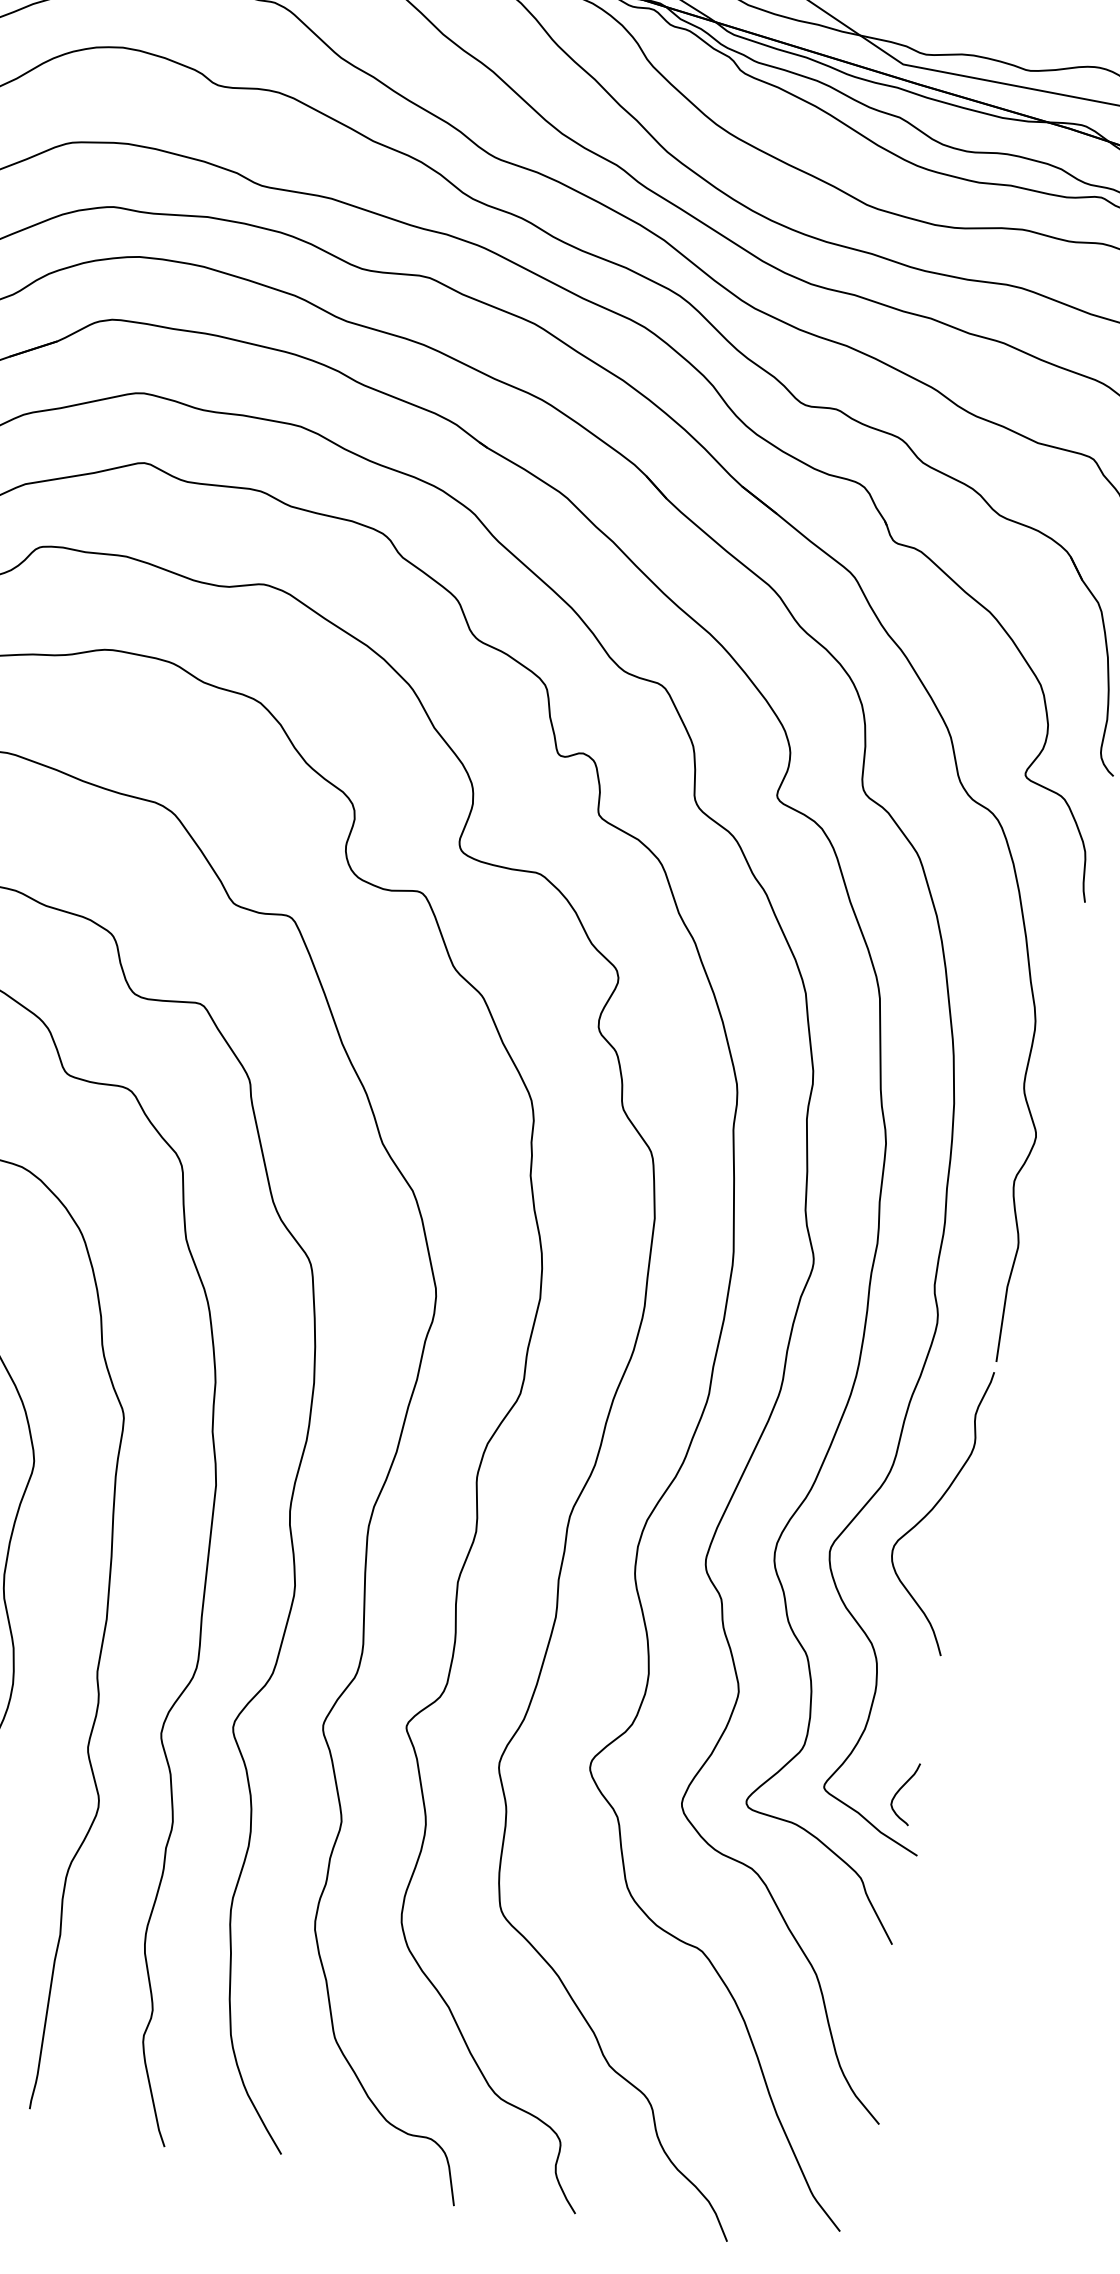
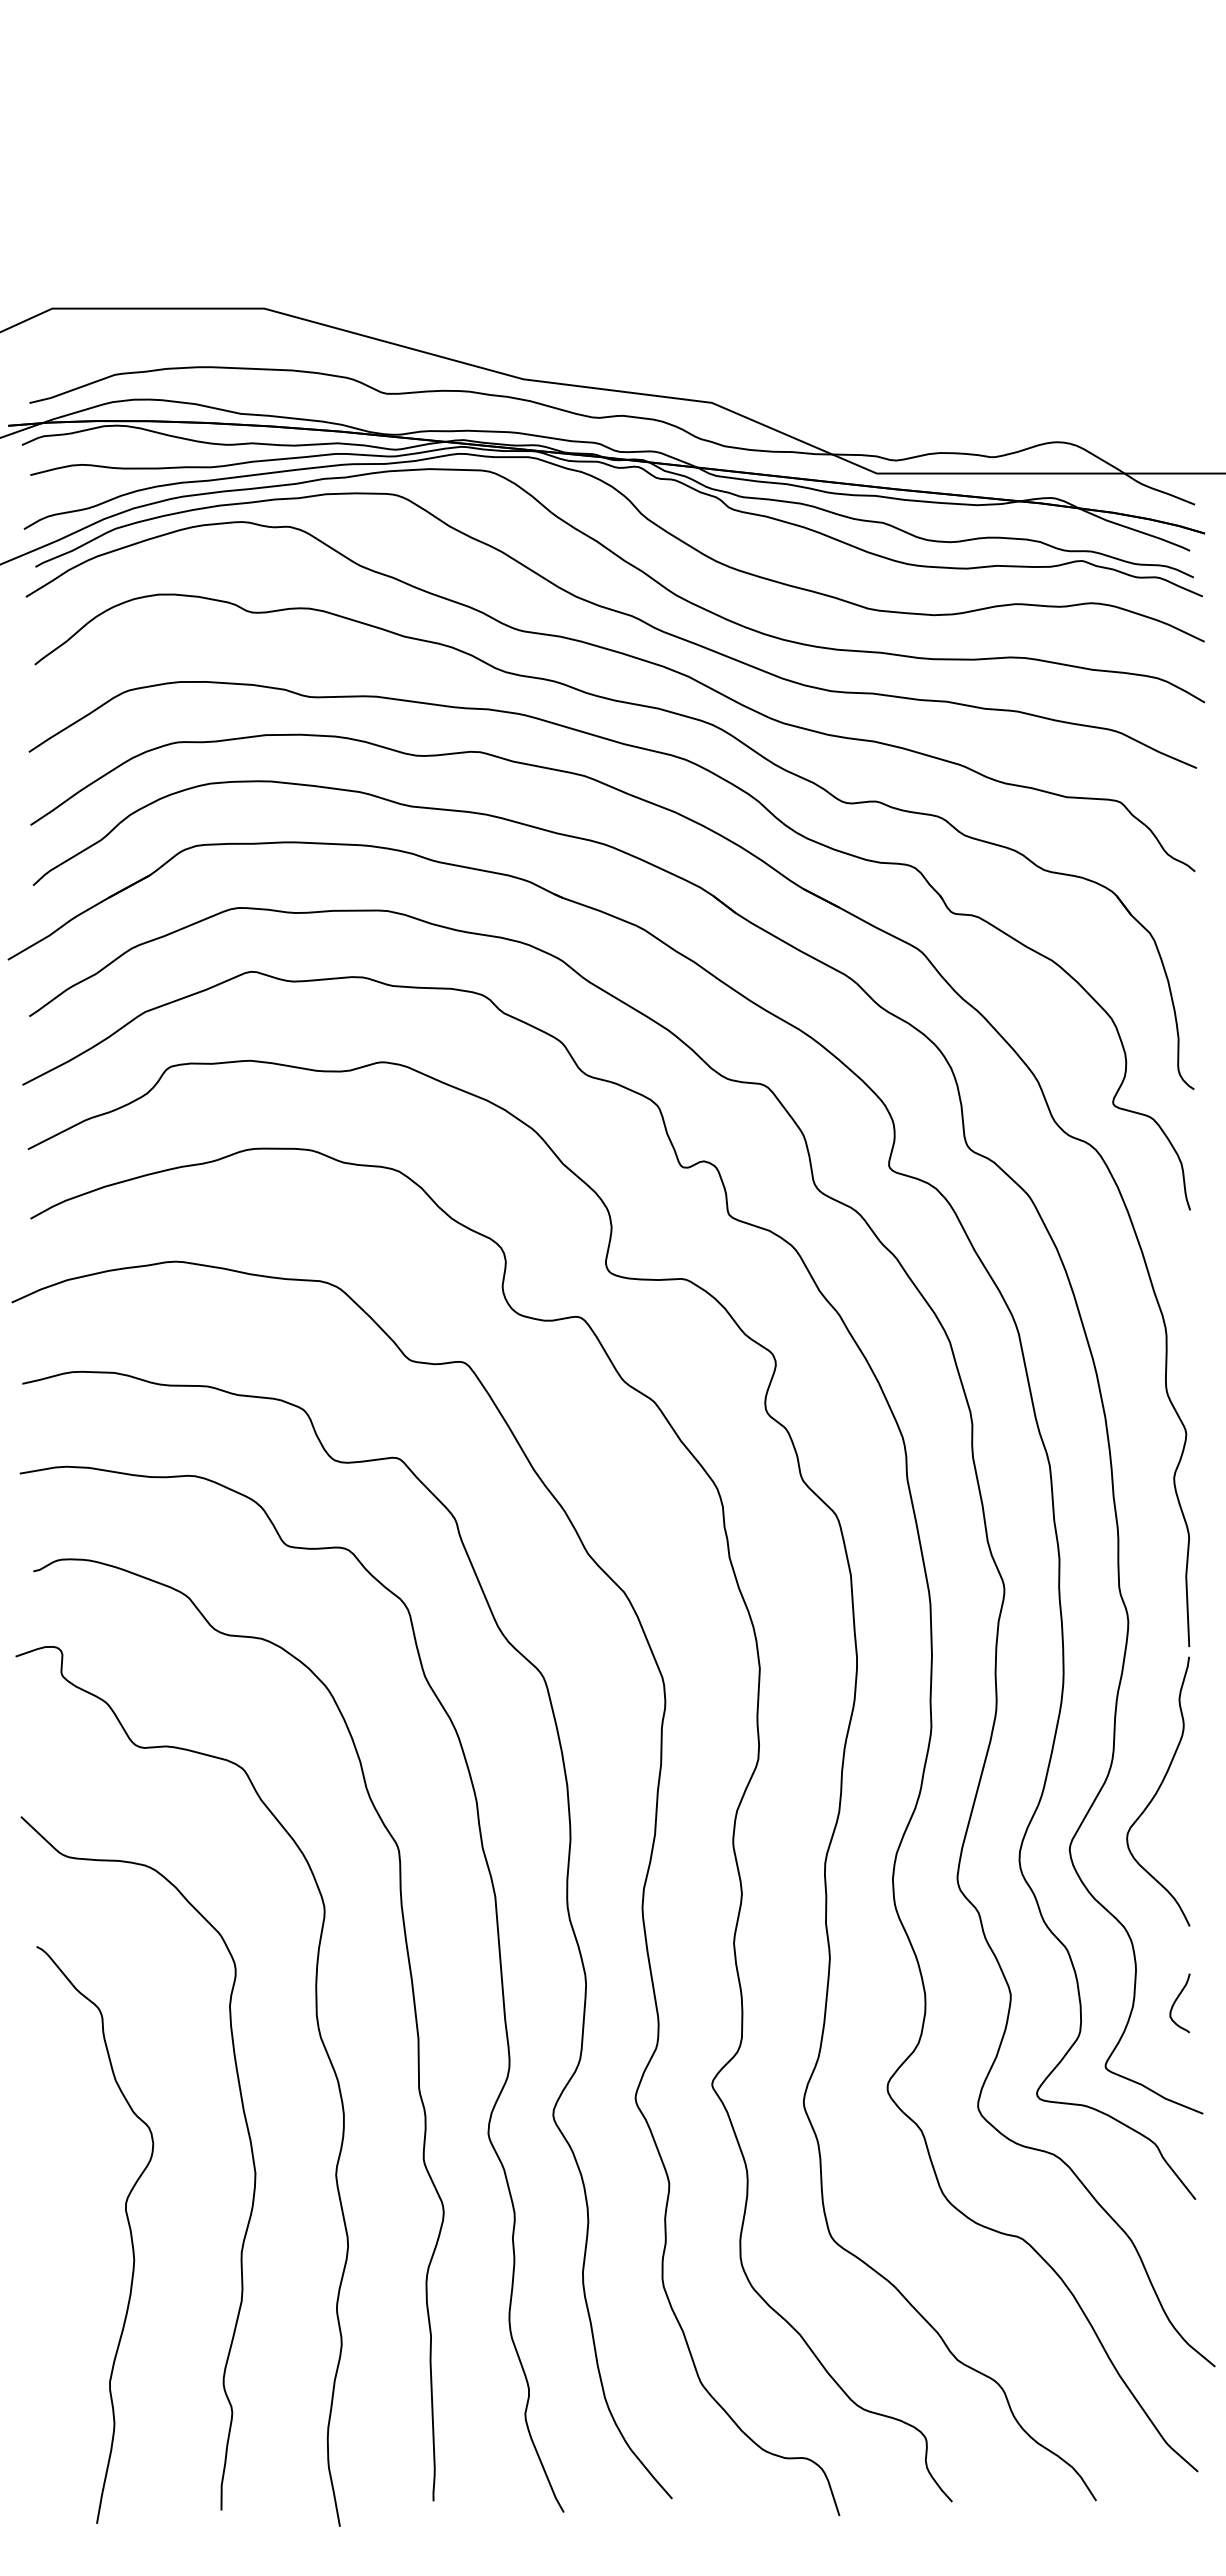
curve: (900, 1790) -> (1176, 2001), moved

